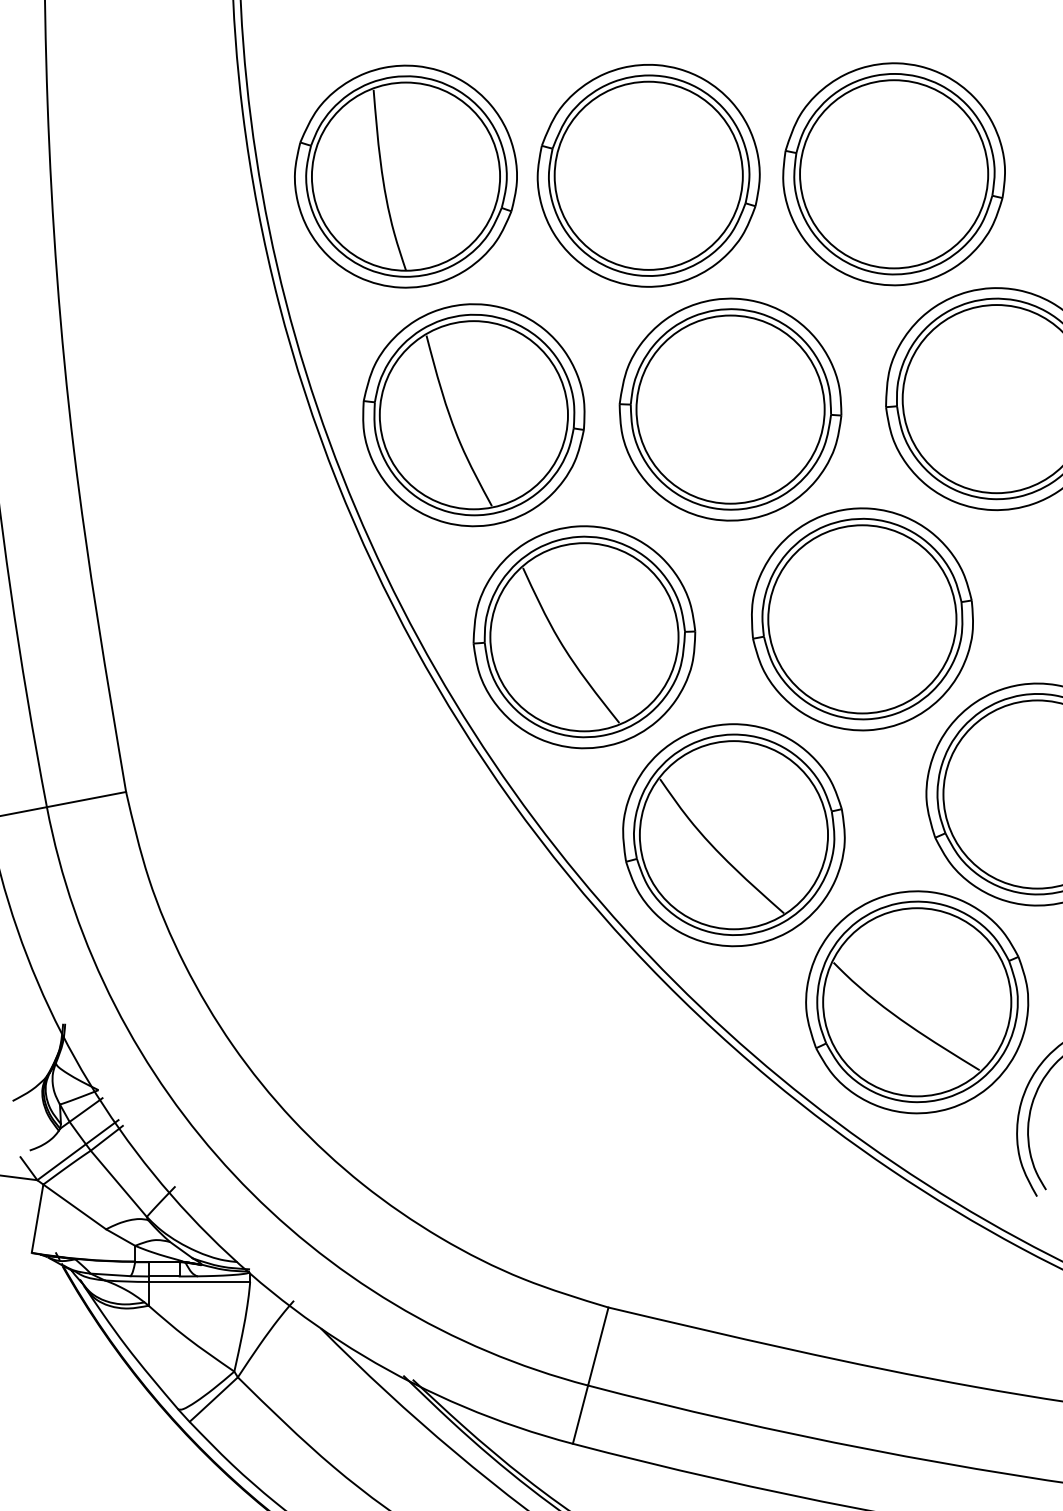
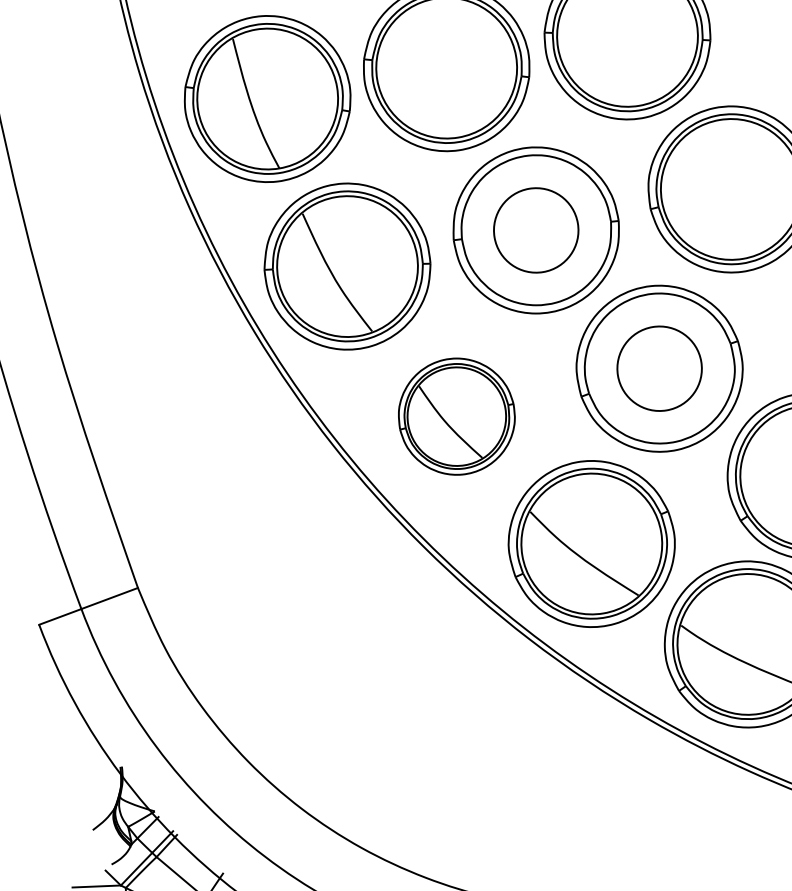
circle: (730, 409) -> (536, 230), size x0.6
circle: (862, 619) -> (659, 368), size x0.6
part: (584, 637) -> (456, 416), size x0.7

